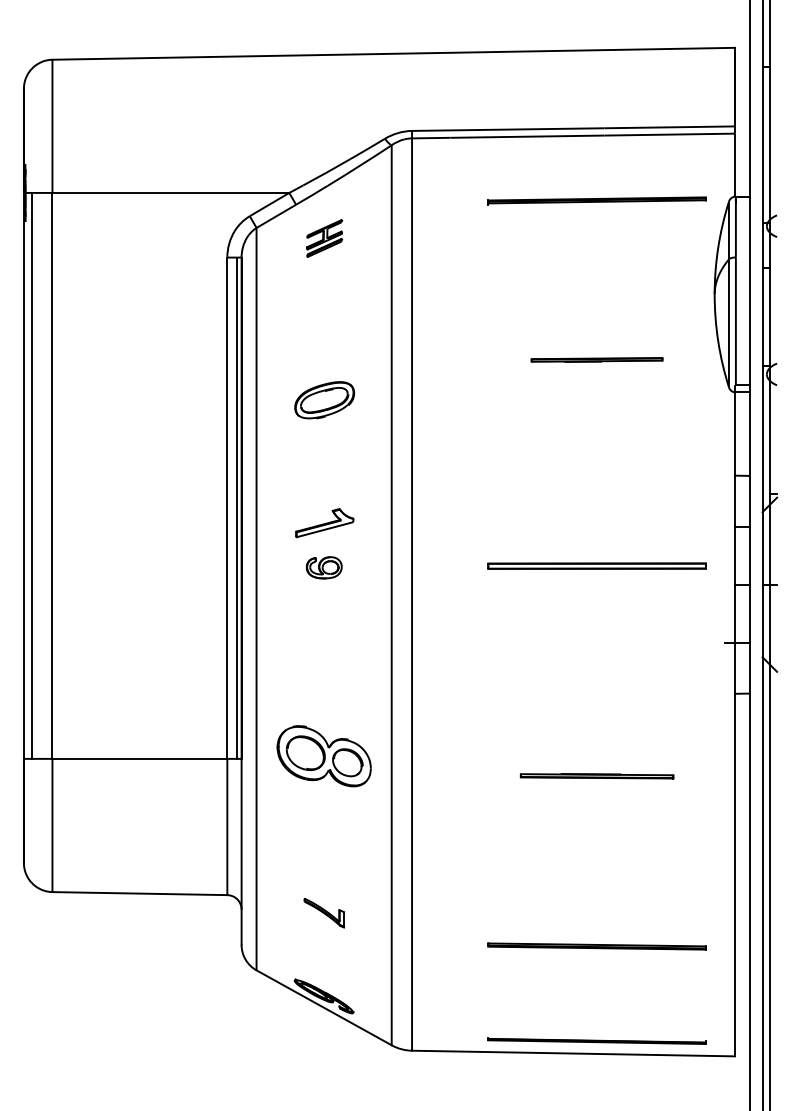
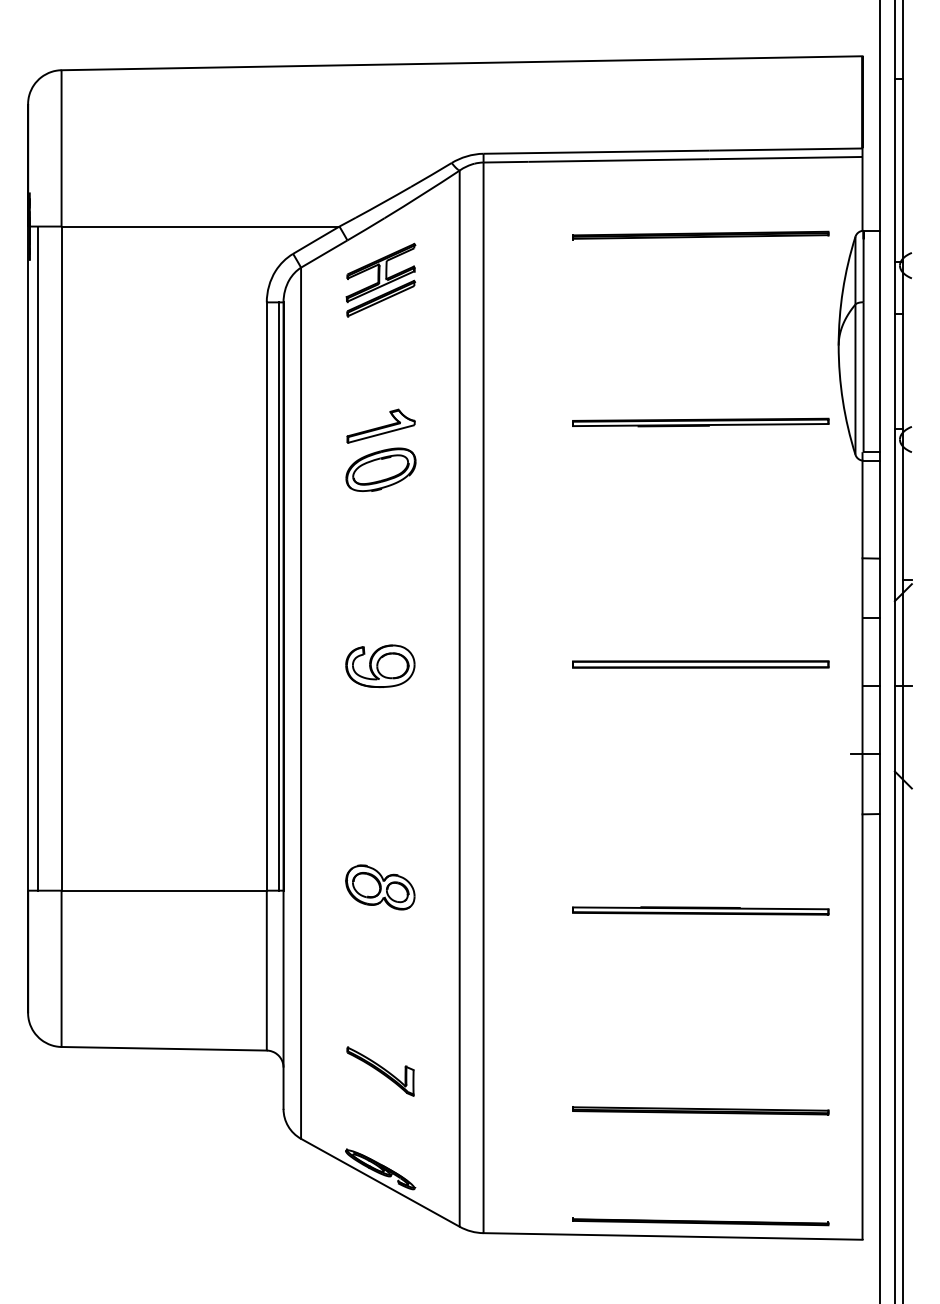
part: (324, 238) -> (380, 280), size x1.67
part: (596, 359) -> (700, 421), size x1.67
part: (324, 523) -> (380, 426), moved
part: (324, 567) -> (380, 666), size x1.67
part: (323, 755) -> (379, 886), size x0.62
part: (596, 776) -> (700, 911), size x1.43
part: (324, 912) -> (380, 1070), size x1.43

